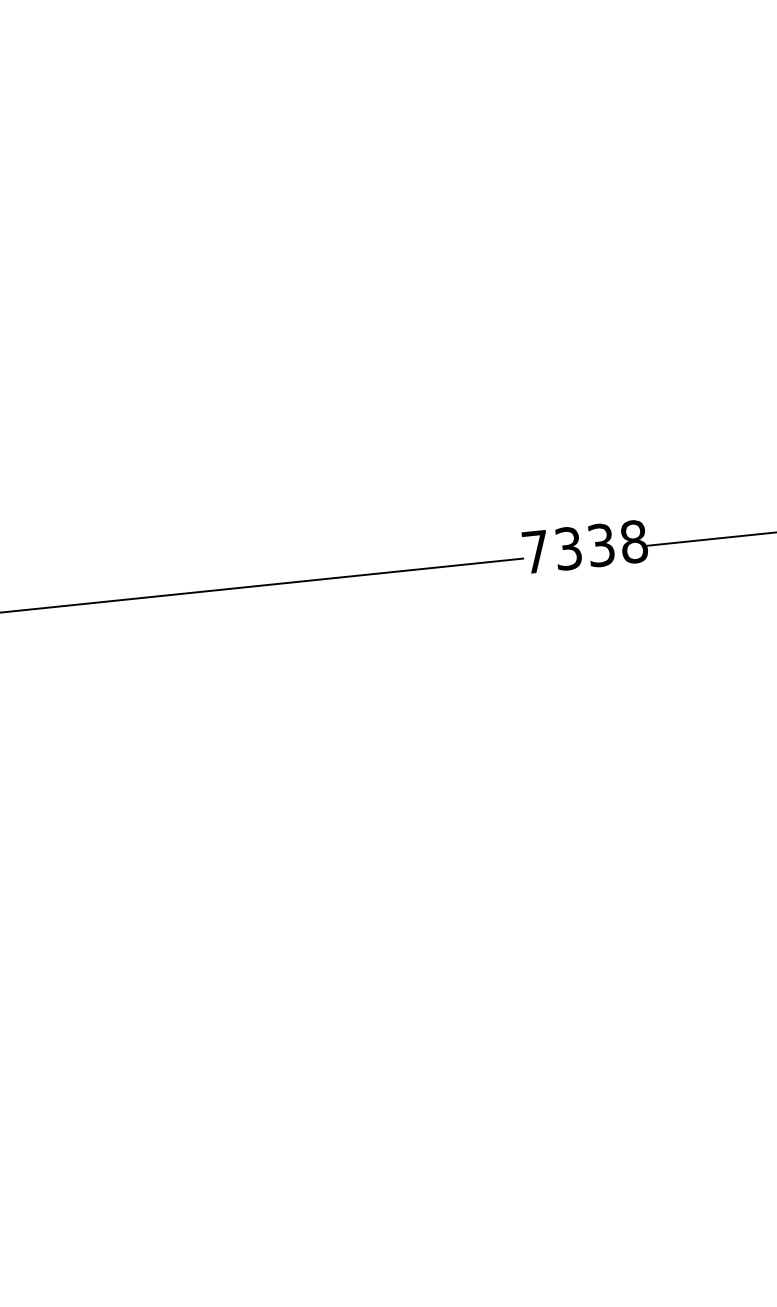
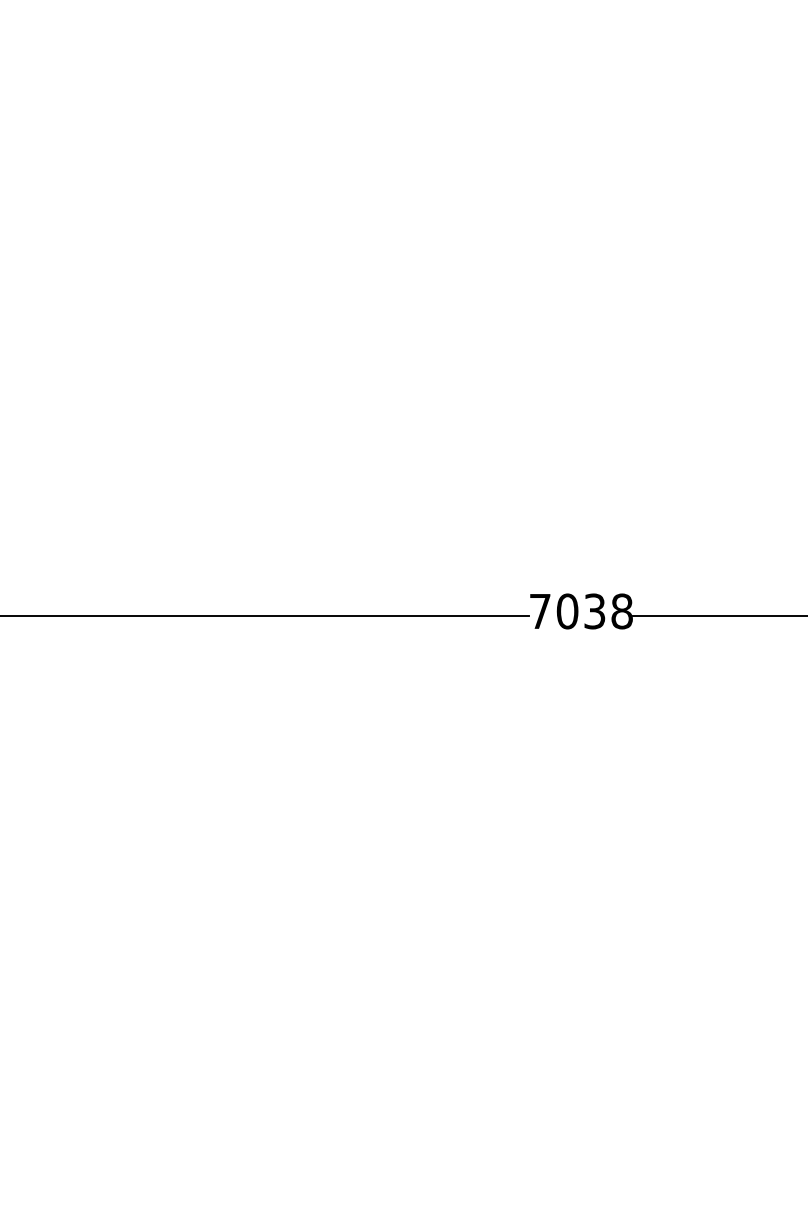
text: (568, 548) -> (567, 611), 7338 -> 7038

